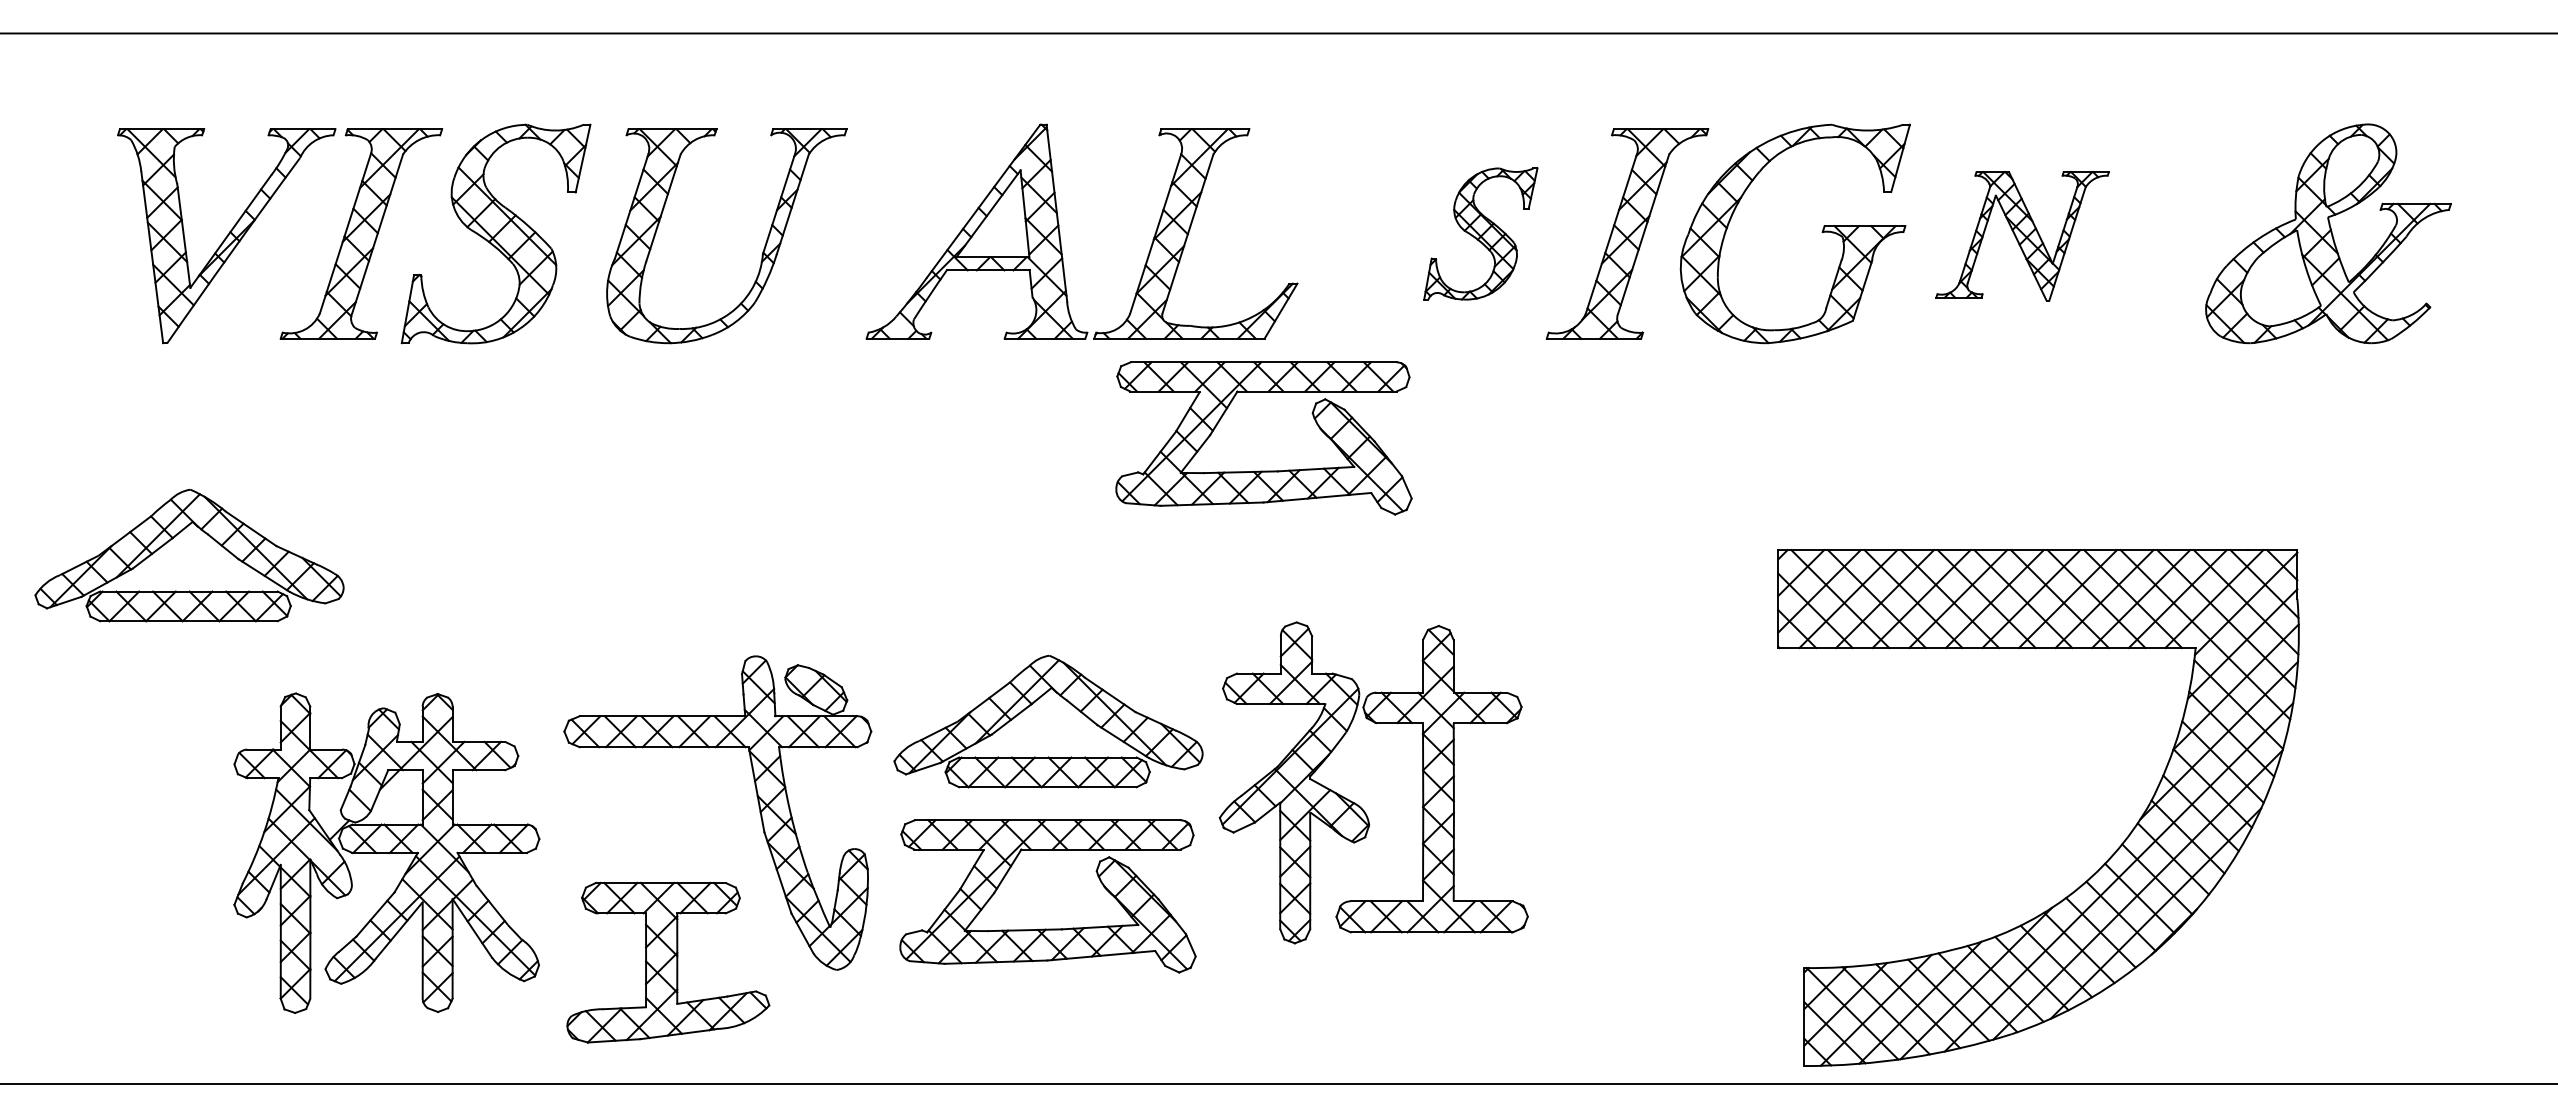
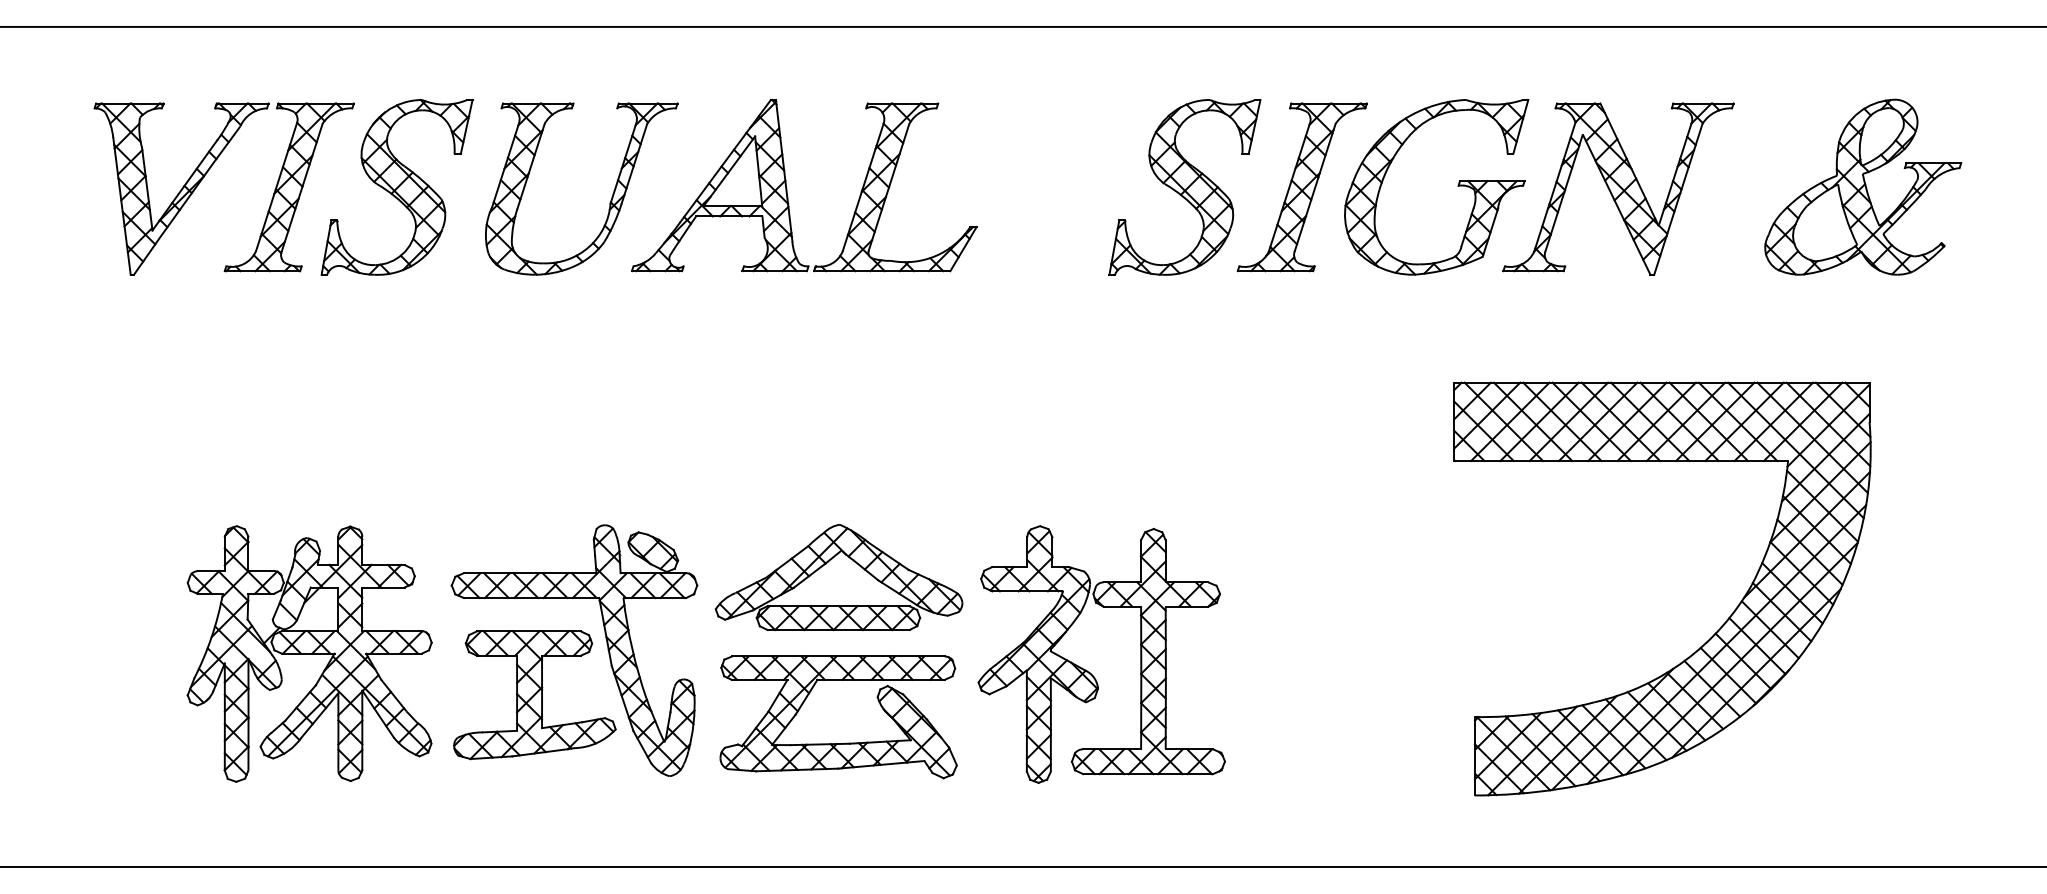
part: (1060, 232) -> (787, 186), moved
part: (1480, 233) -> (1184, 186), size x1.67
part: (2022, 236) -> (1618, 189), size x1.67
part: (1263, 470) -> (1011, 376), removed
part: (175, 537) -> (140, 430), removed
part: (1358, 804) -> (1089, 671), moved
part: (386, 852) -> (309, 653), moved
part: (2103, 863) -> (1714, 633), moved
part: (668, 962) -> (535, 695), moved

